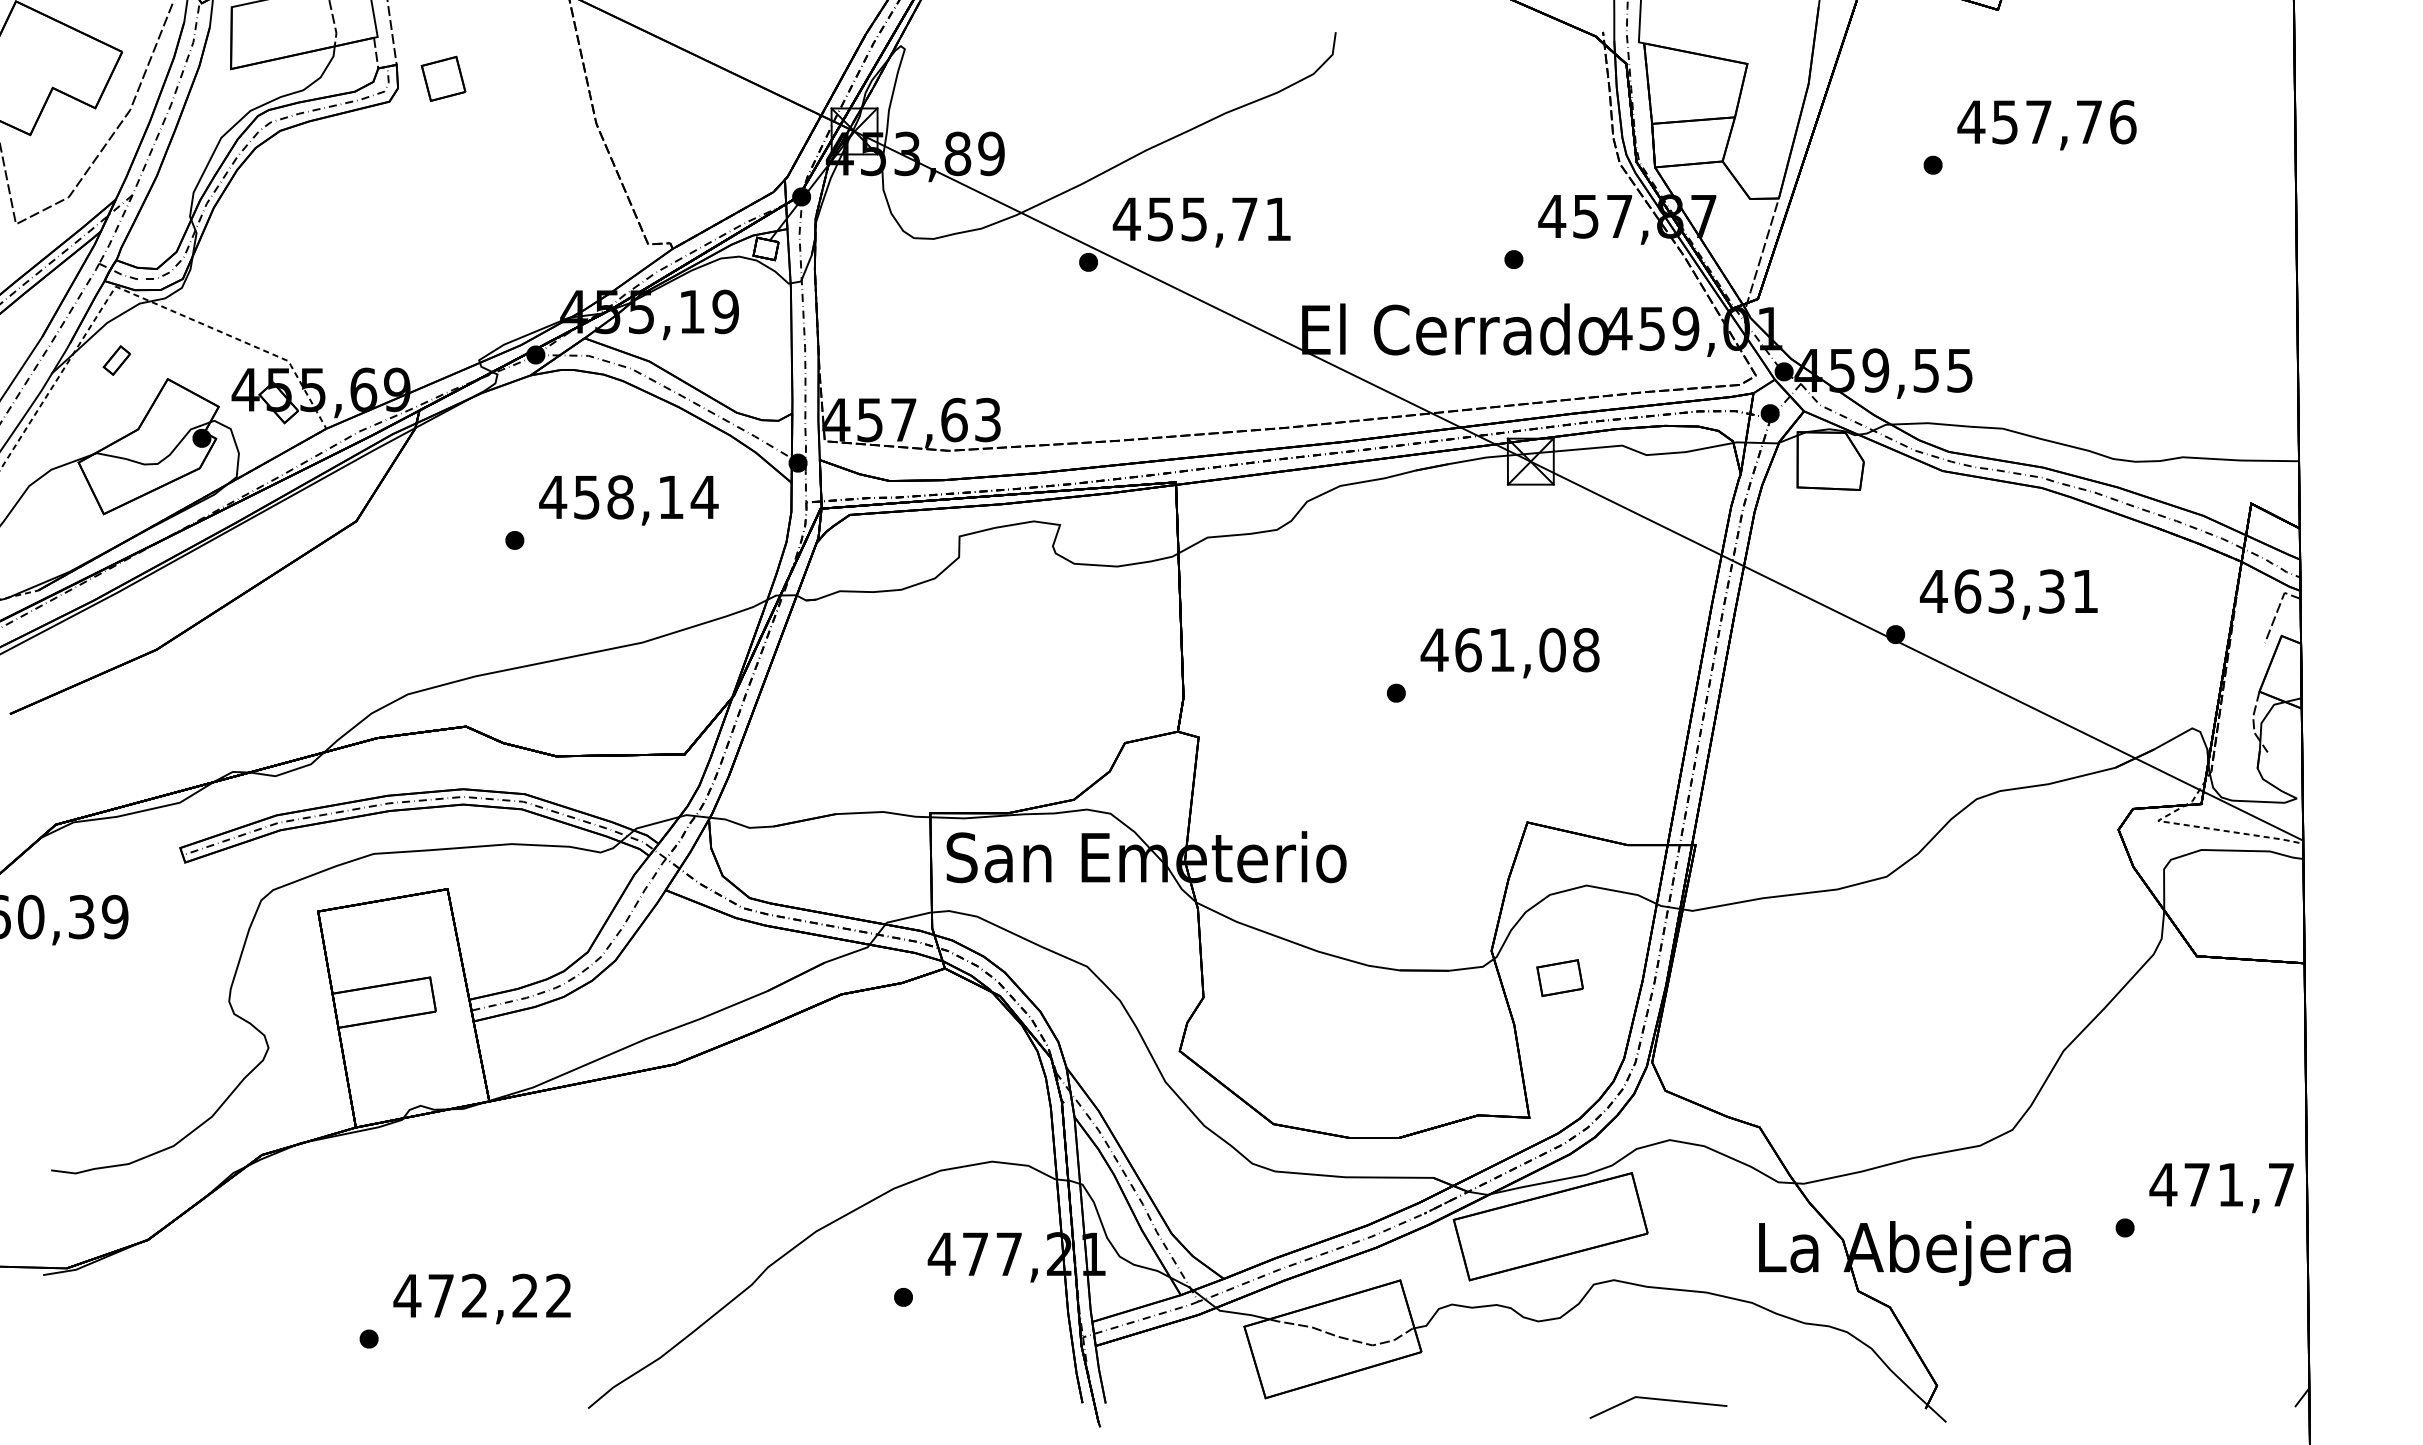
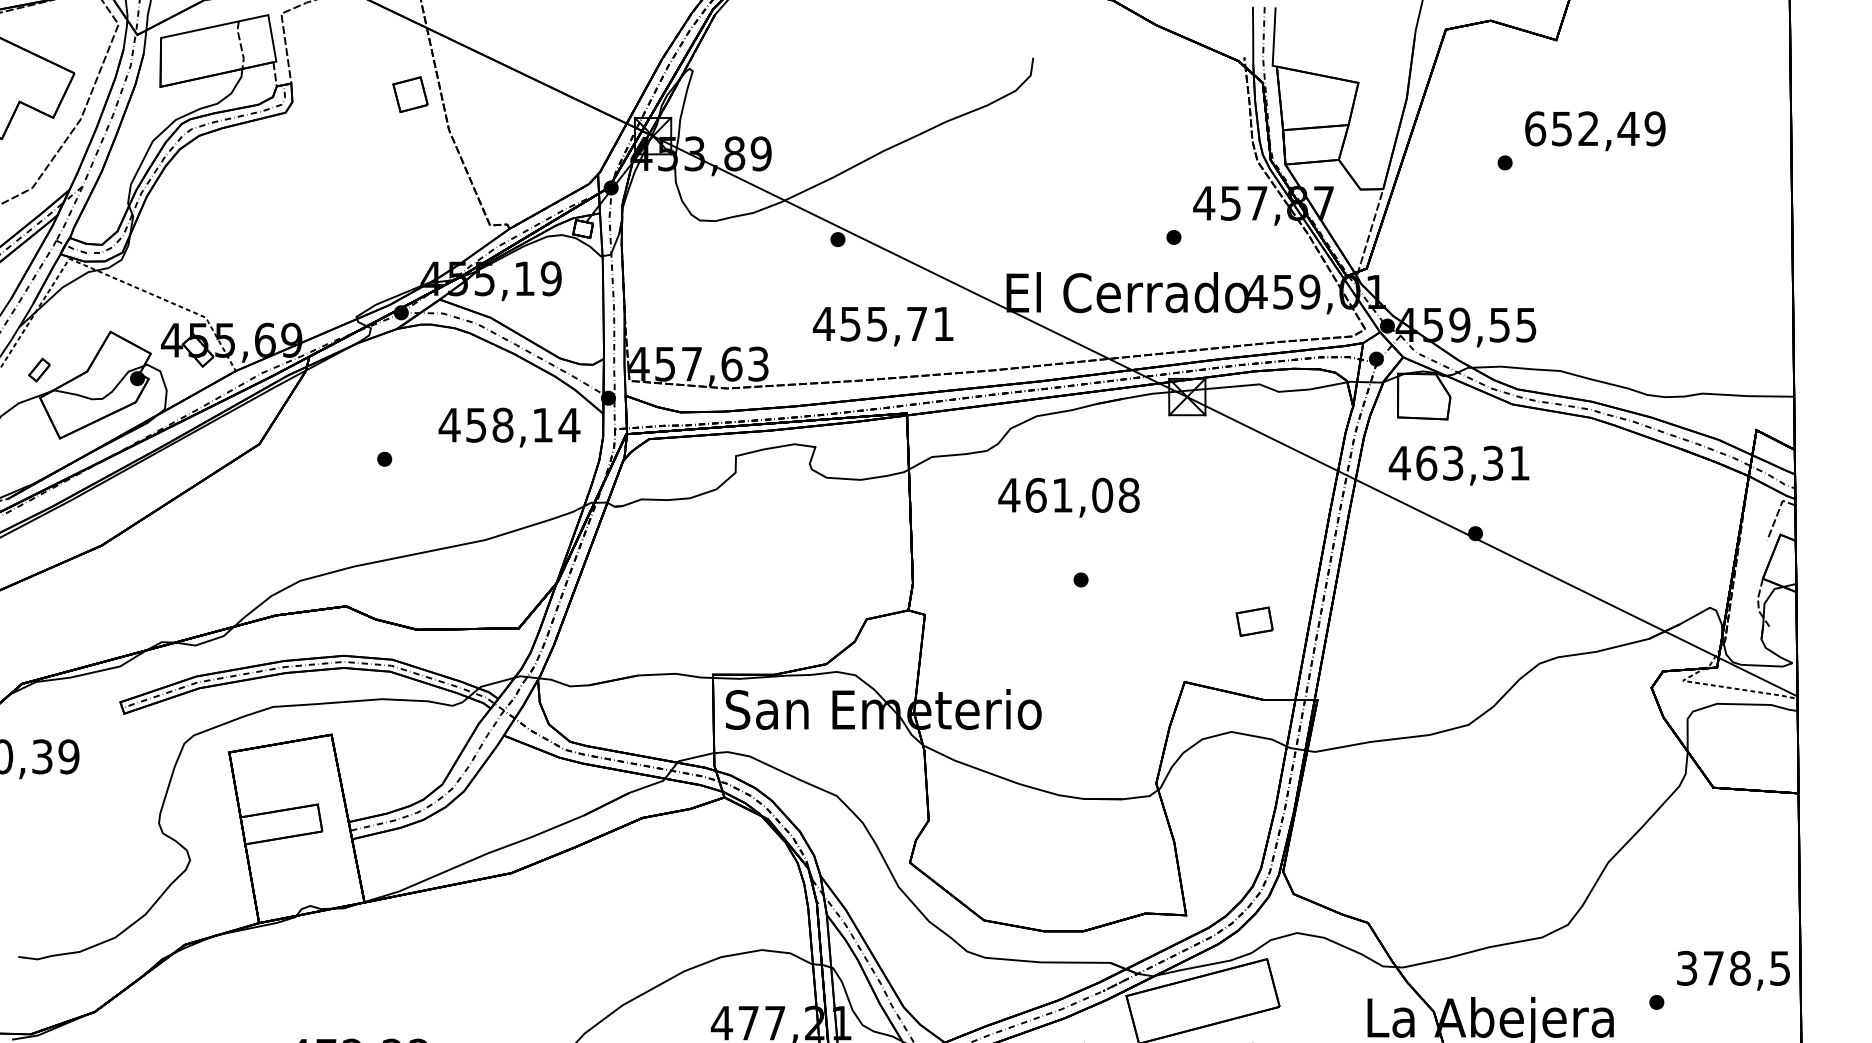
part: (443, 78) -> (410, 94), moved
text: (2046, 122) -> (1594, 129), 457,76 -> 652,49
text: (1201, 222) -> (882, 326), moved
part: (116, 360) -> (39, 370), moved
text: (628, 500) -> (509, 427), moved
text: (2008, 594) -> (1458, 465), moved
text: (1509, 653) -> (1068, 498), moved
part: (1559, 977) -> (1254, 621), moved
text: (2221, 1184) -> (1732, 968), 471,7 -> 378,5

